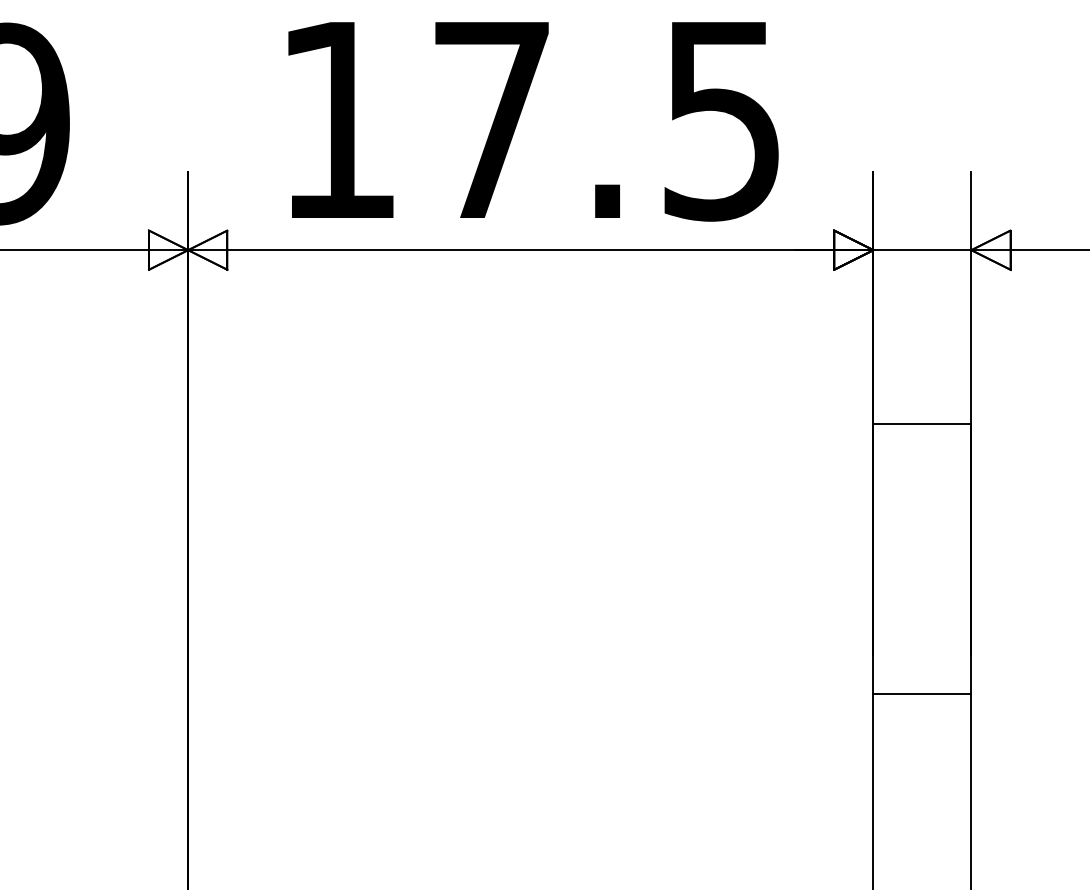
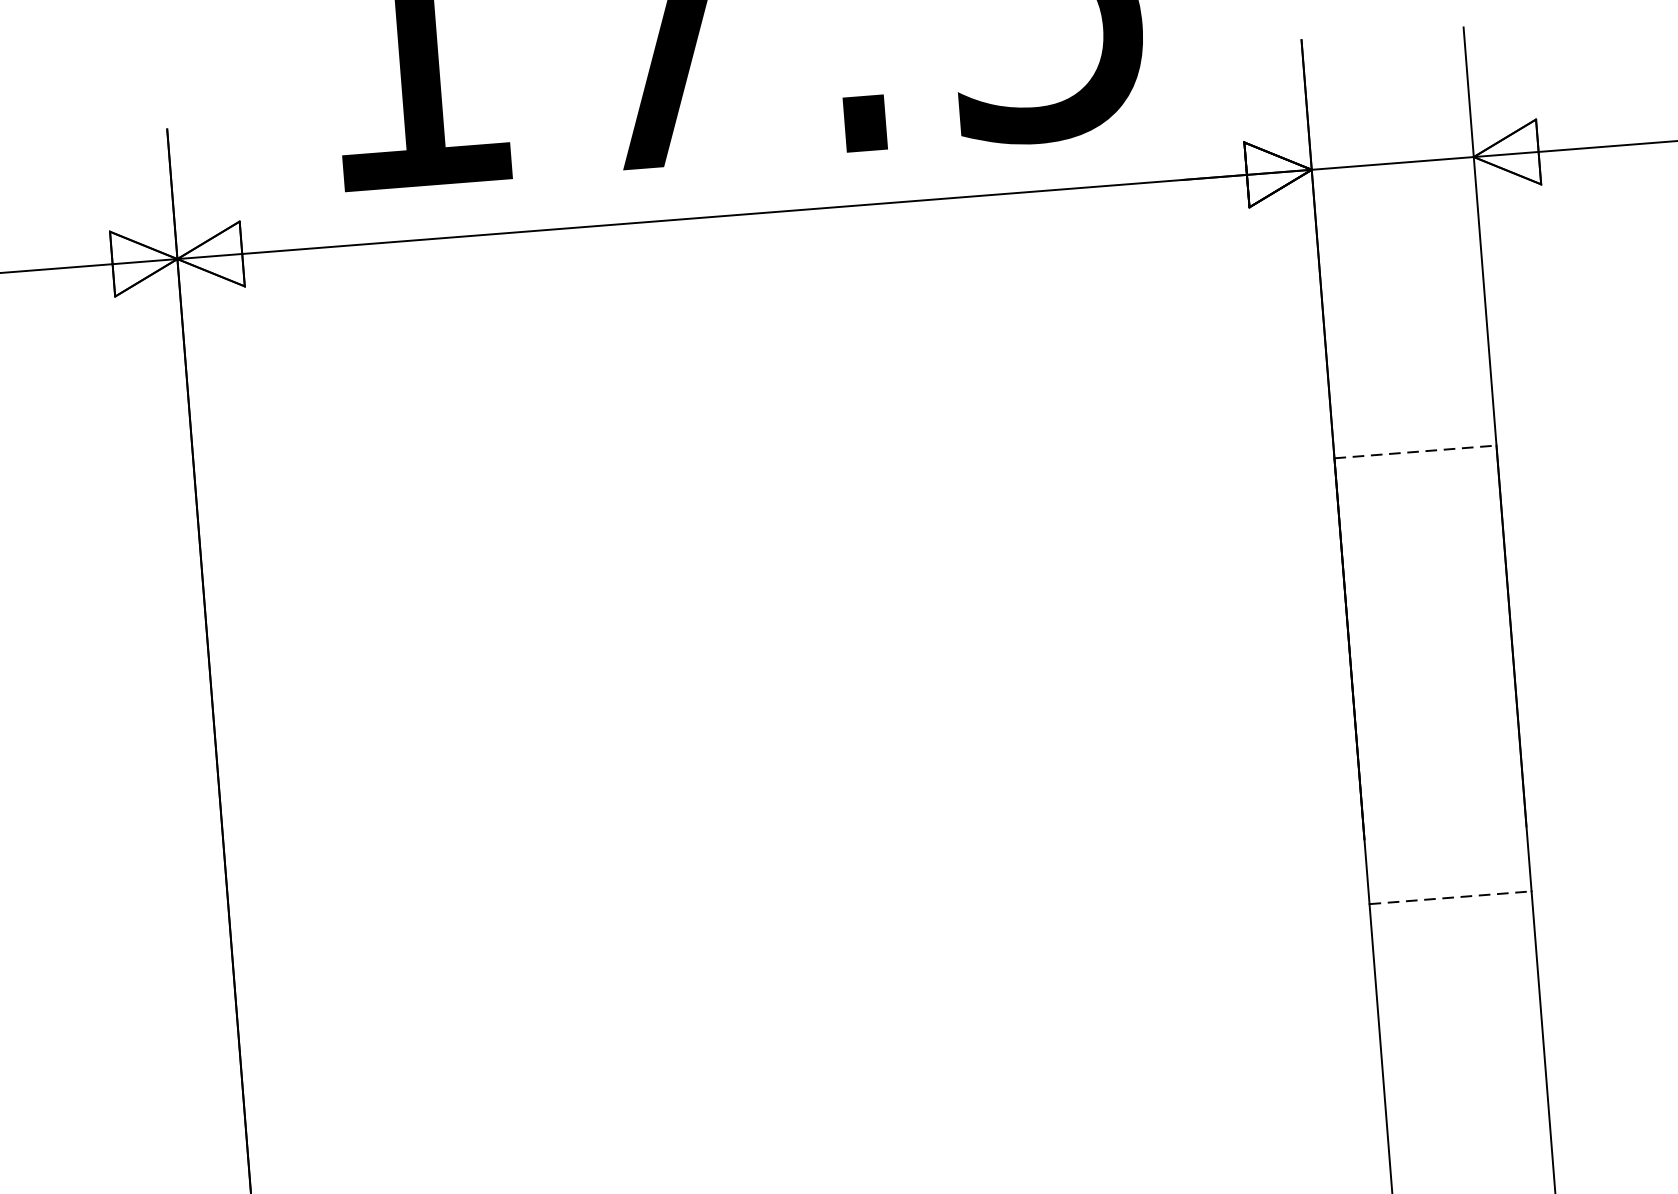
line: (922, 424) -> (1415, 451), solid -> dashed
line: (922, 693) -> (1450, 897), solid -> dashed

